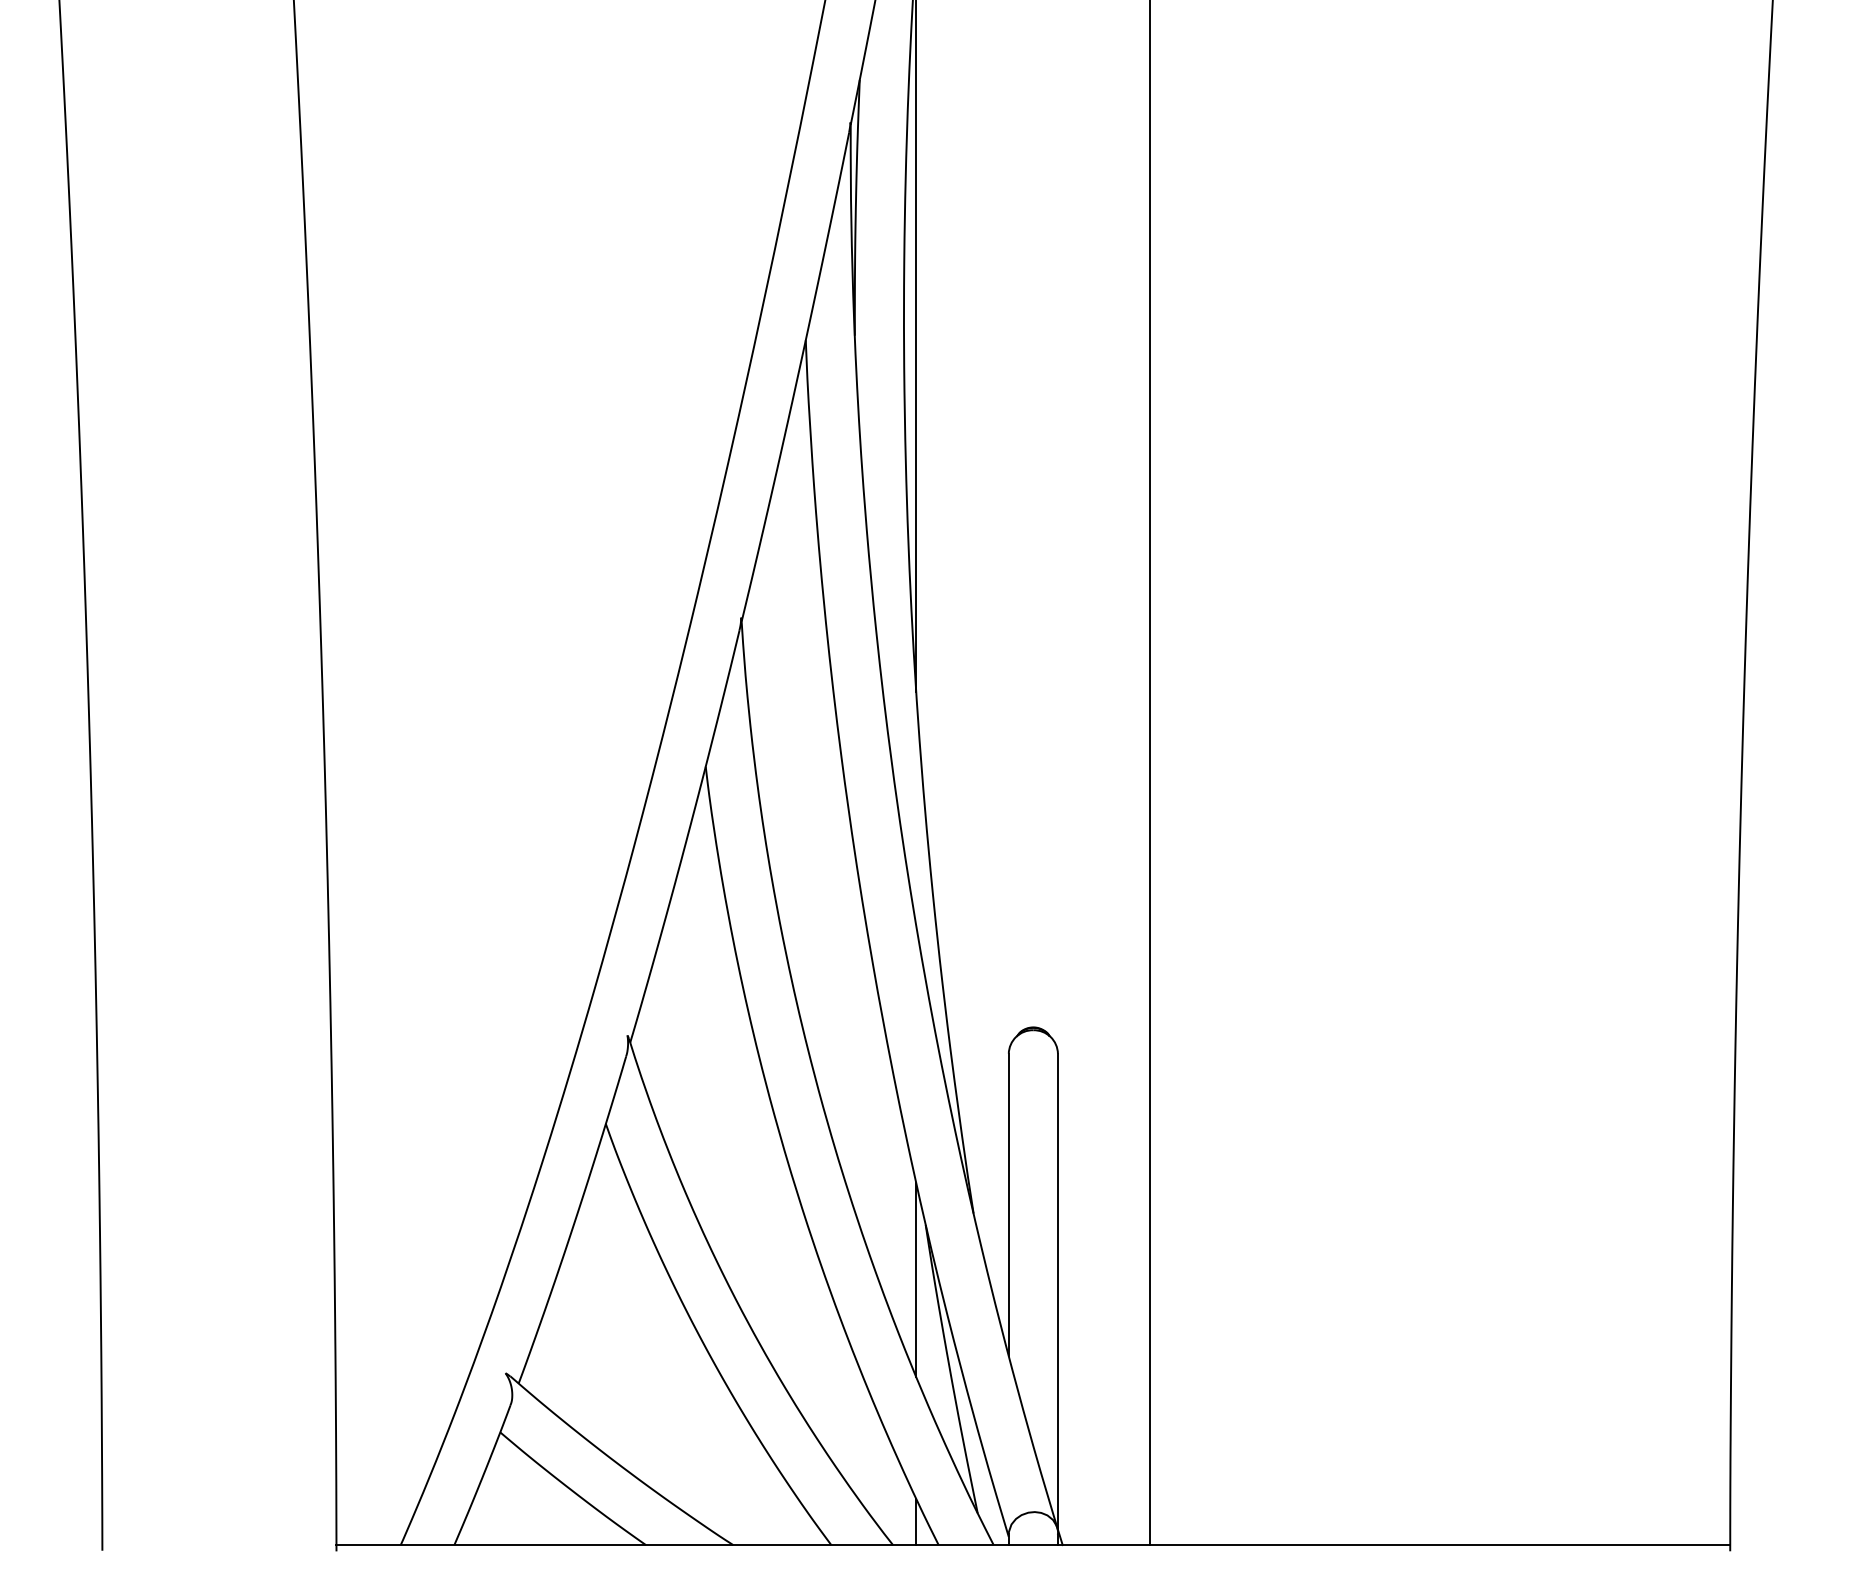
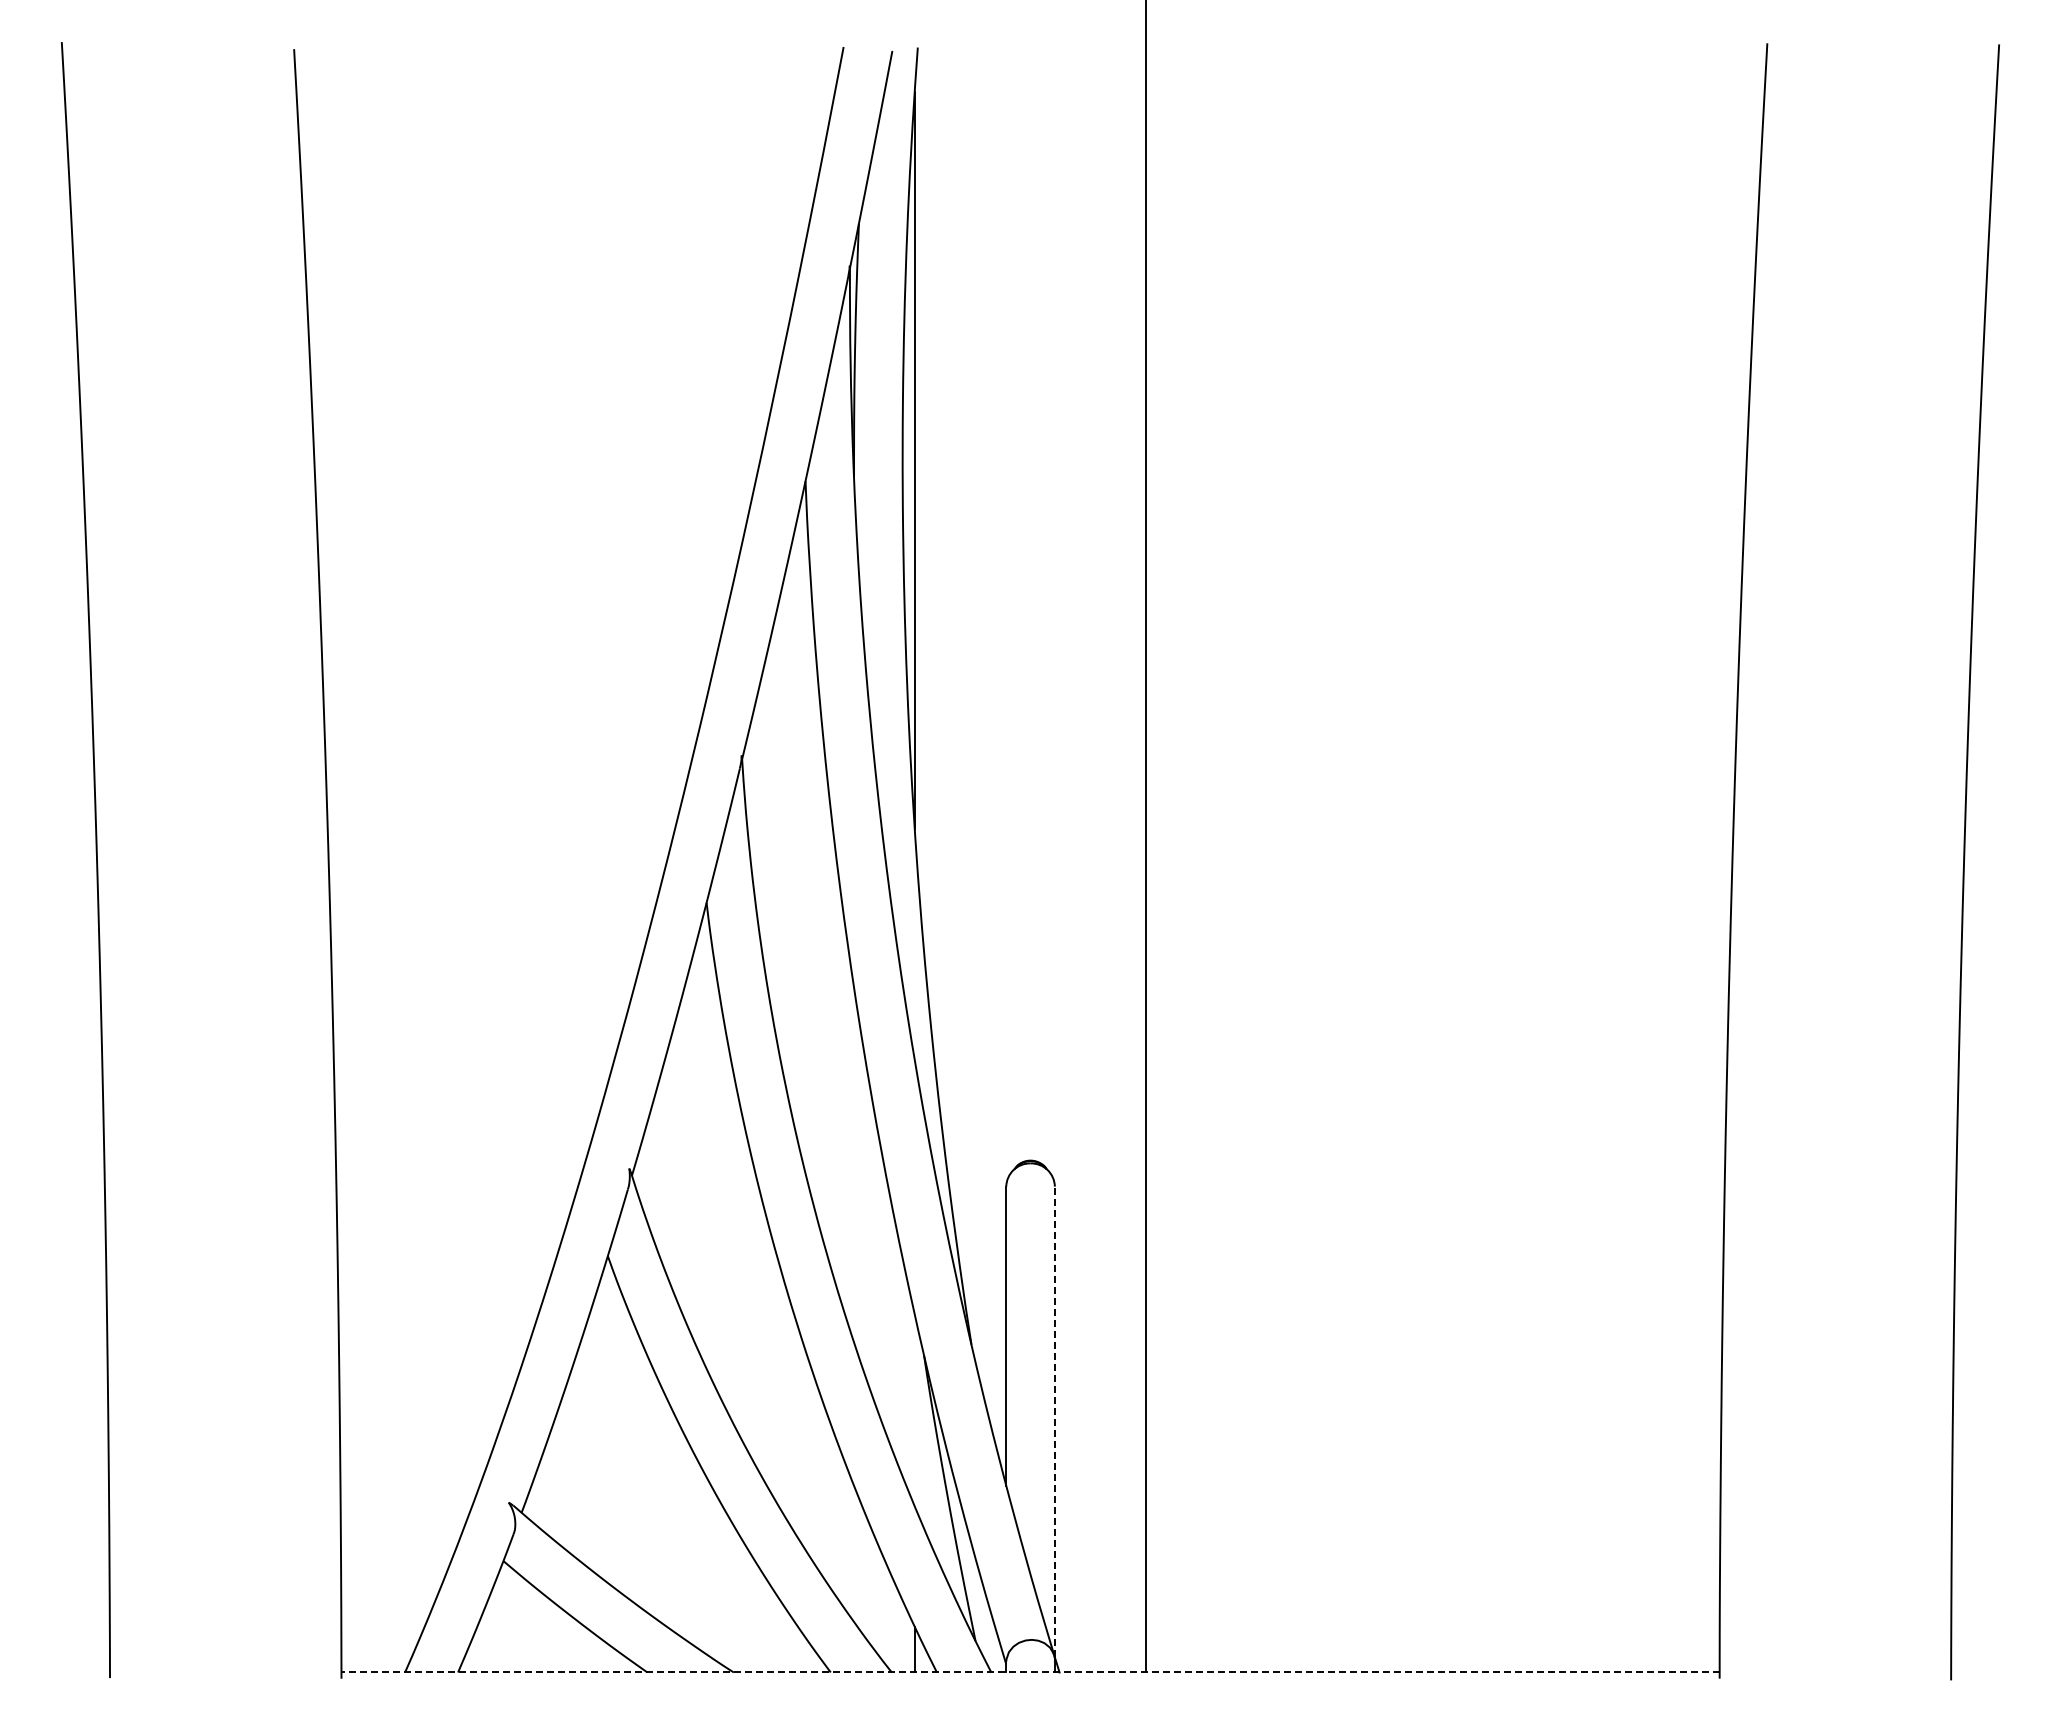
line: (915, 1280) -> (914, 1410), removed
line: (1057, 1291) -> (1054, 1421), solid -> dashed
line: (1033, 1545) -> (1030, 1672), solid -> dashed

